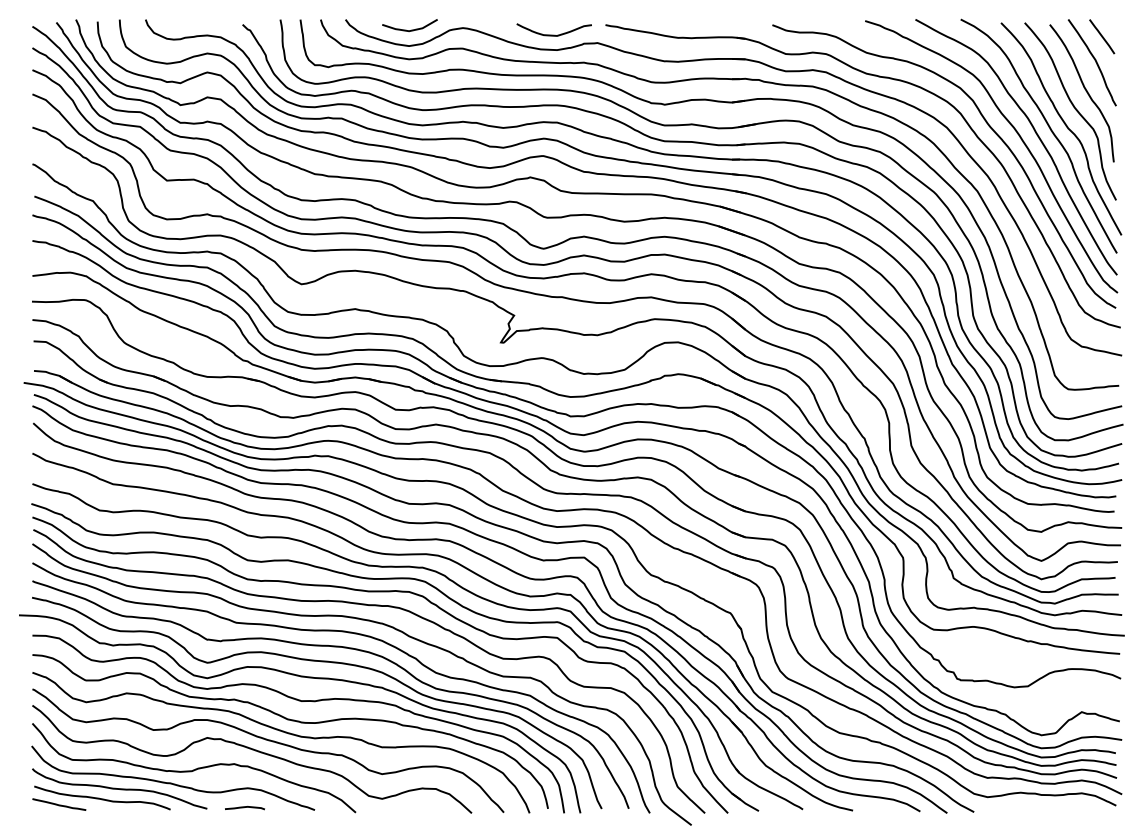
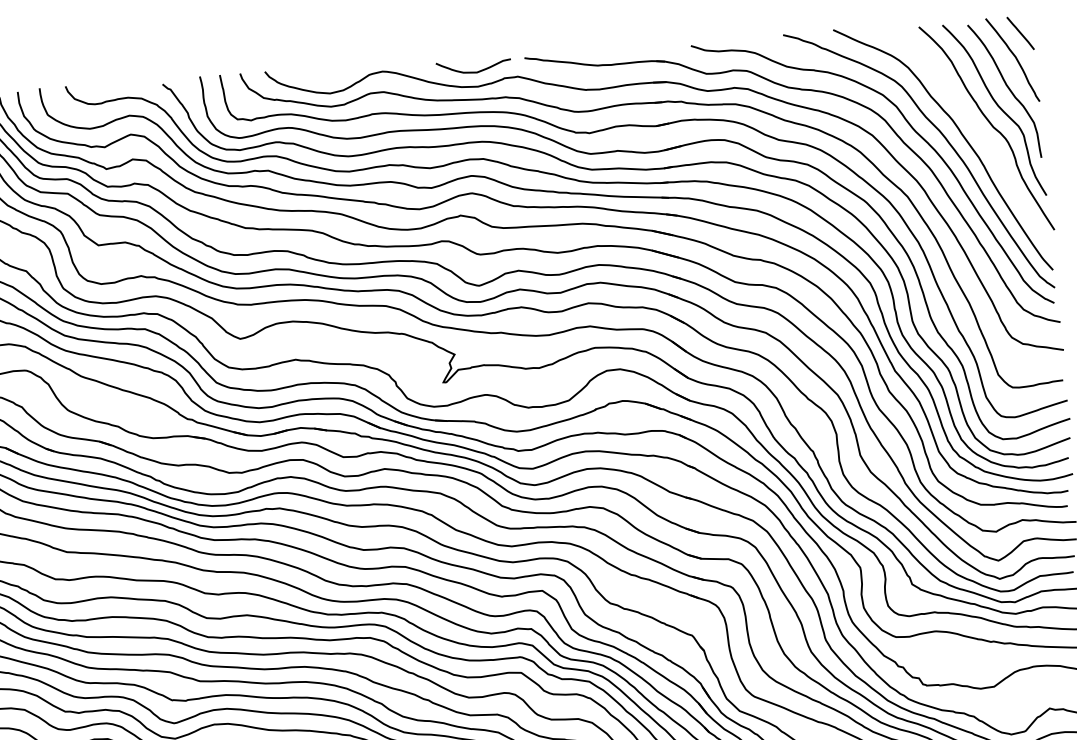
curve: (411, 29) -> (331, 76), removed
curve: (1049, 129) -> (974, 129), removed

